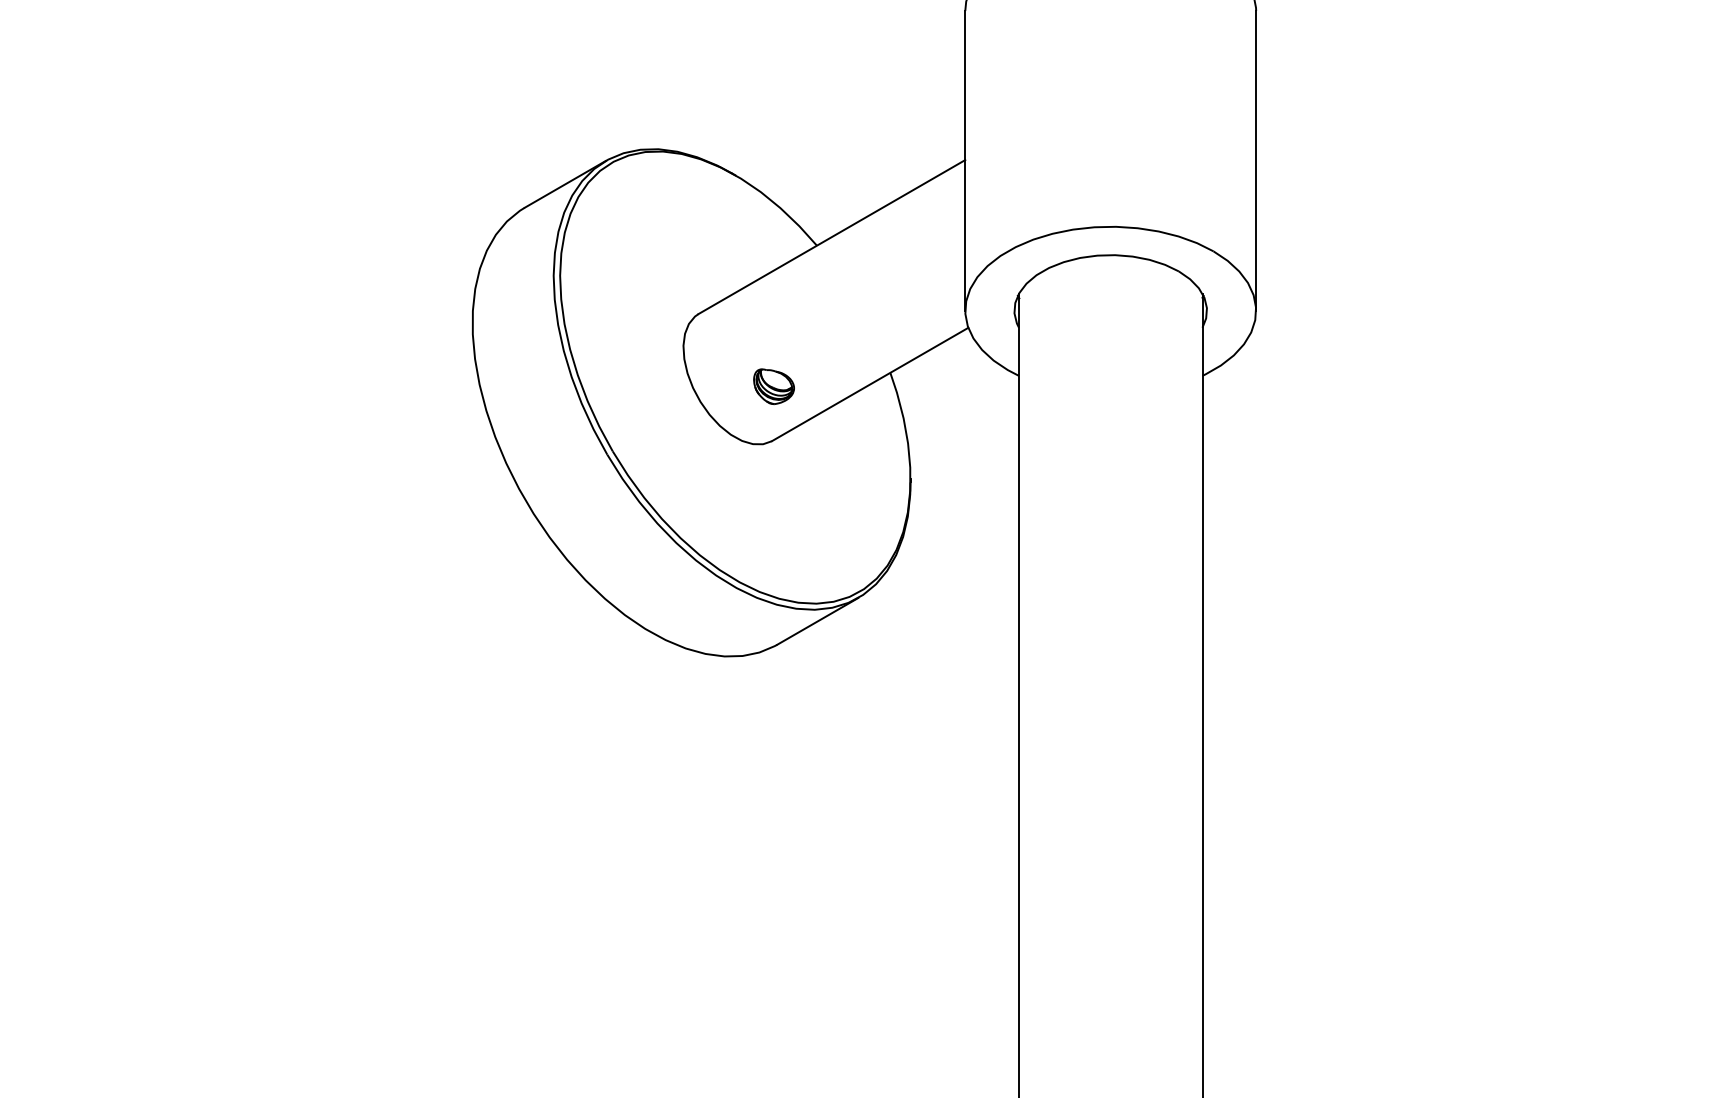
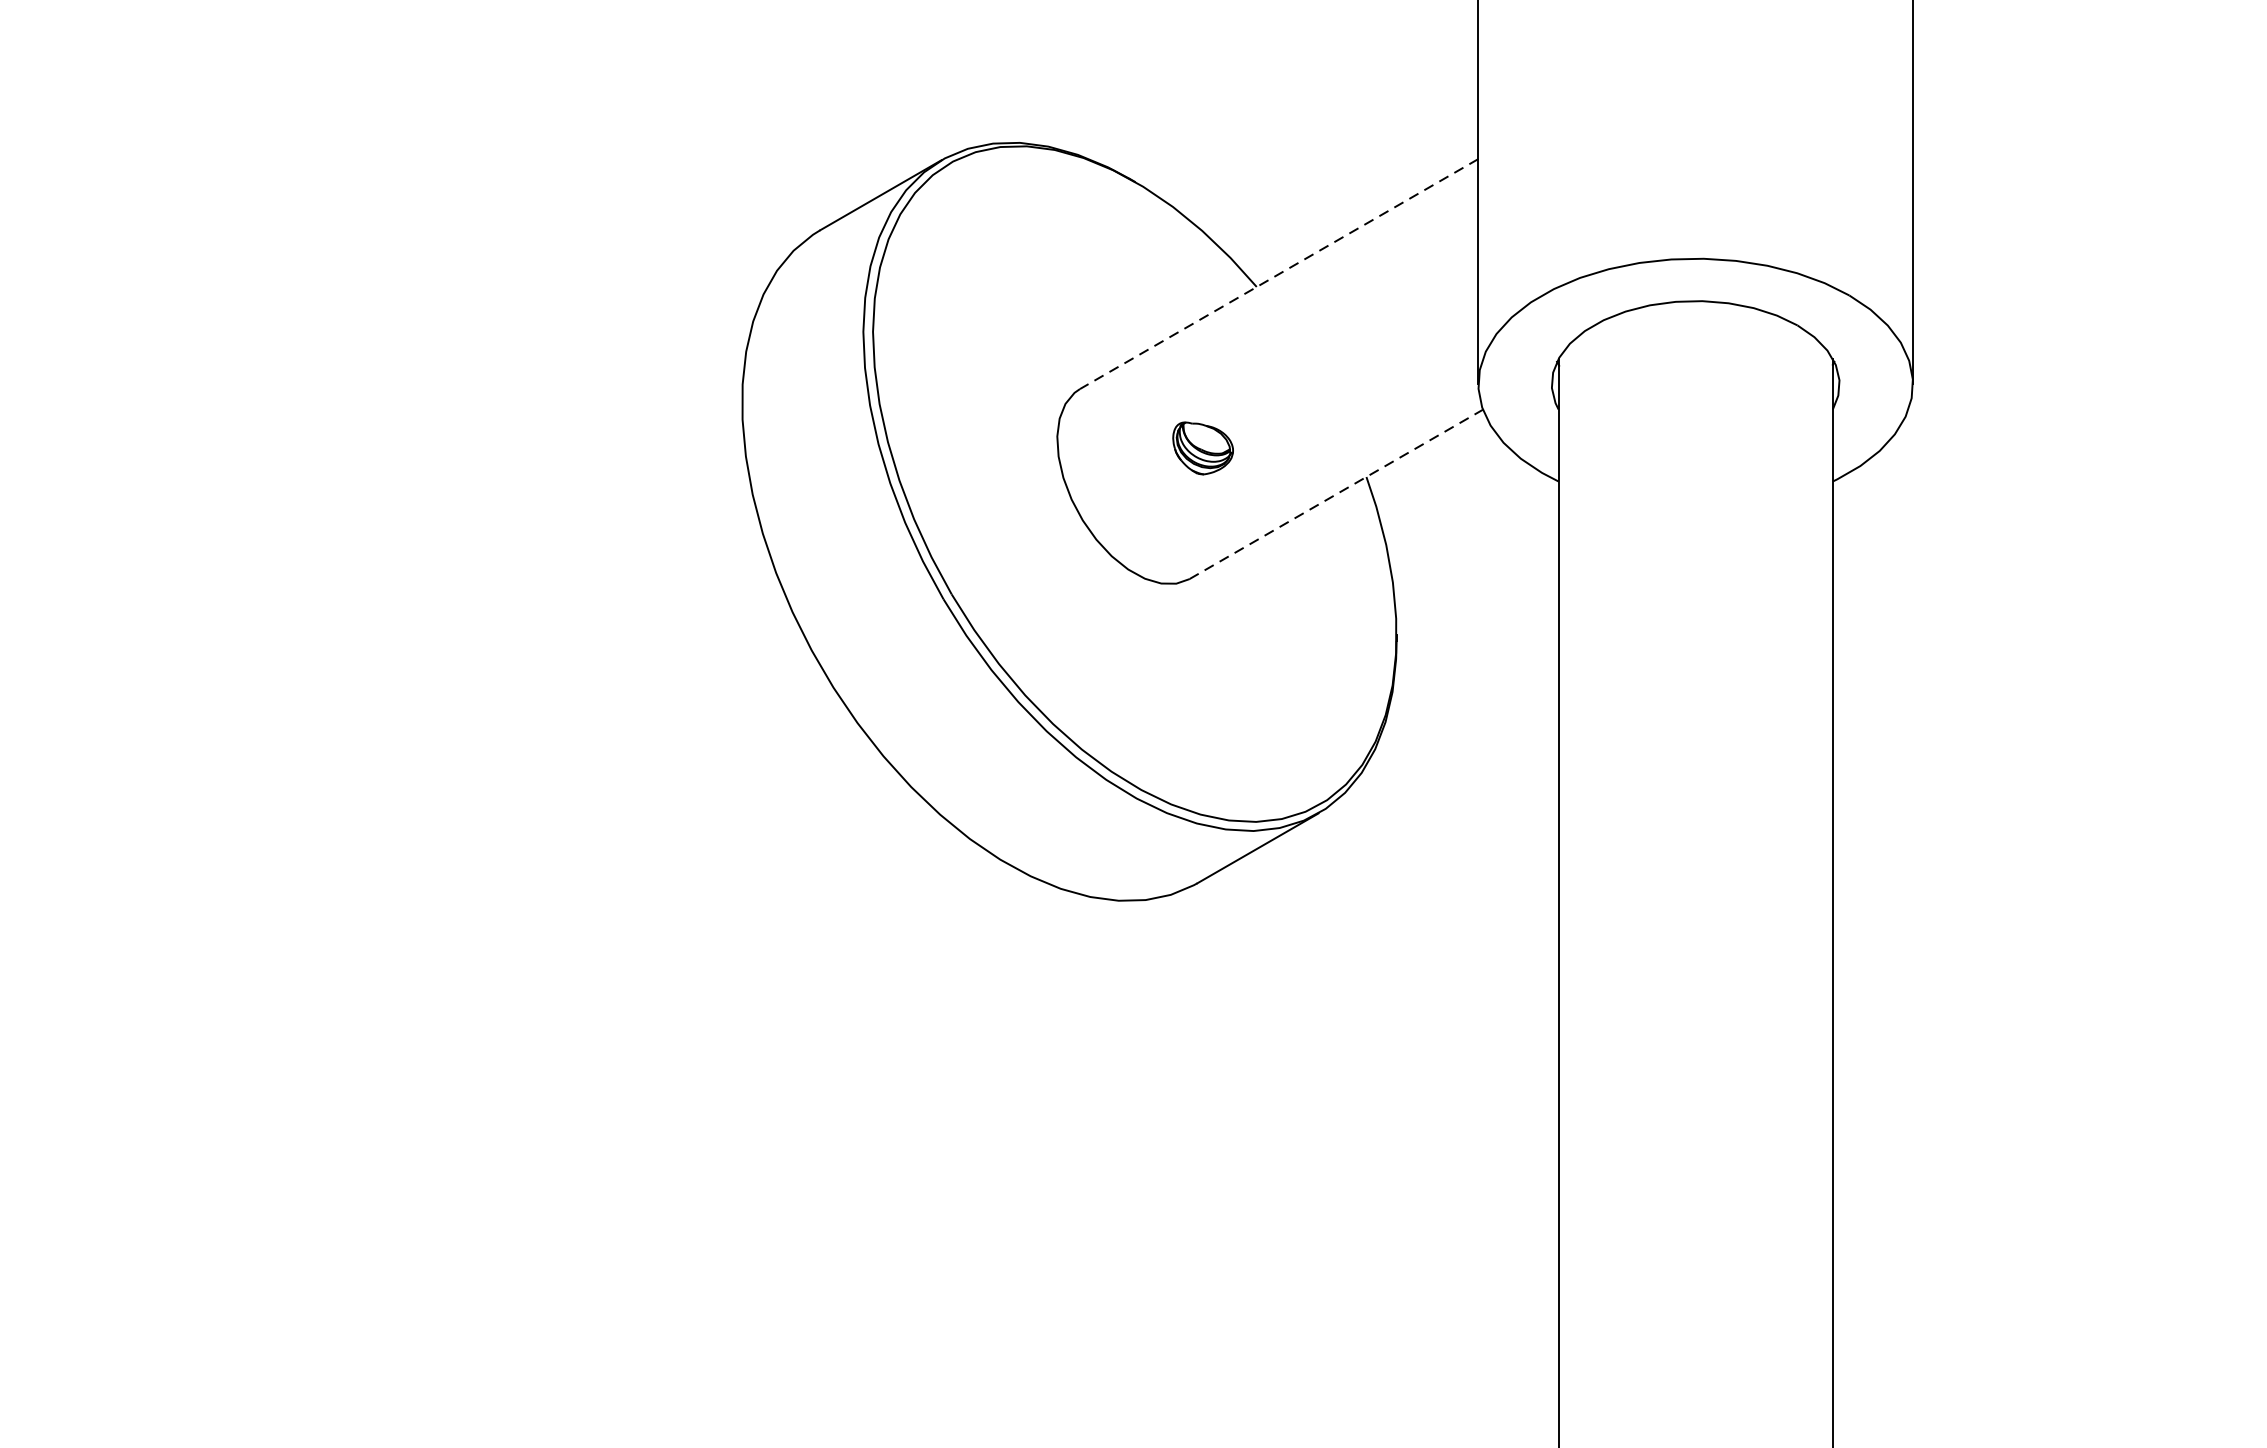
line: (831, 237) -> (1278, 274), solid -> dashed
line: (870, 384) -> (1336, 494), solid -> dashed
part: (773, 386) -> (1202, 448), moved

